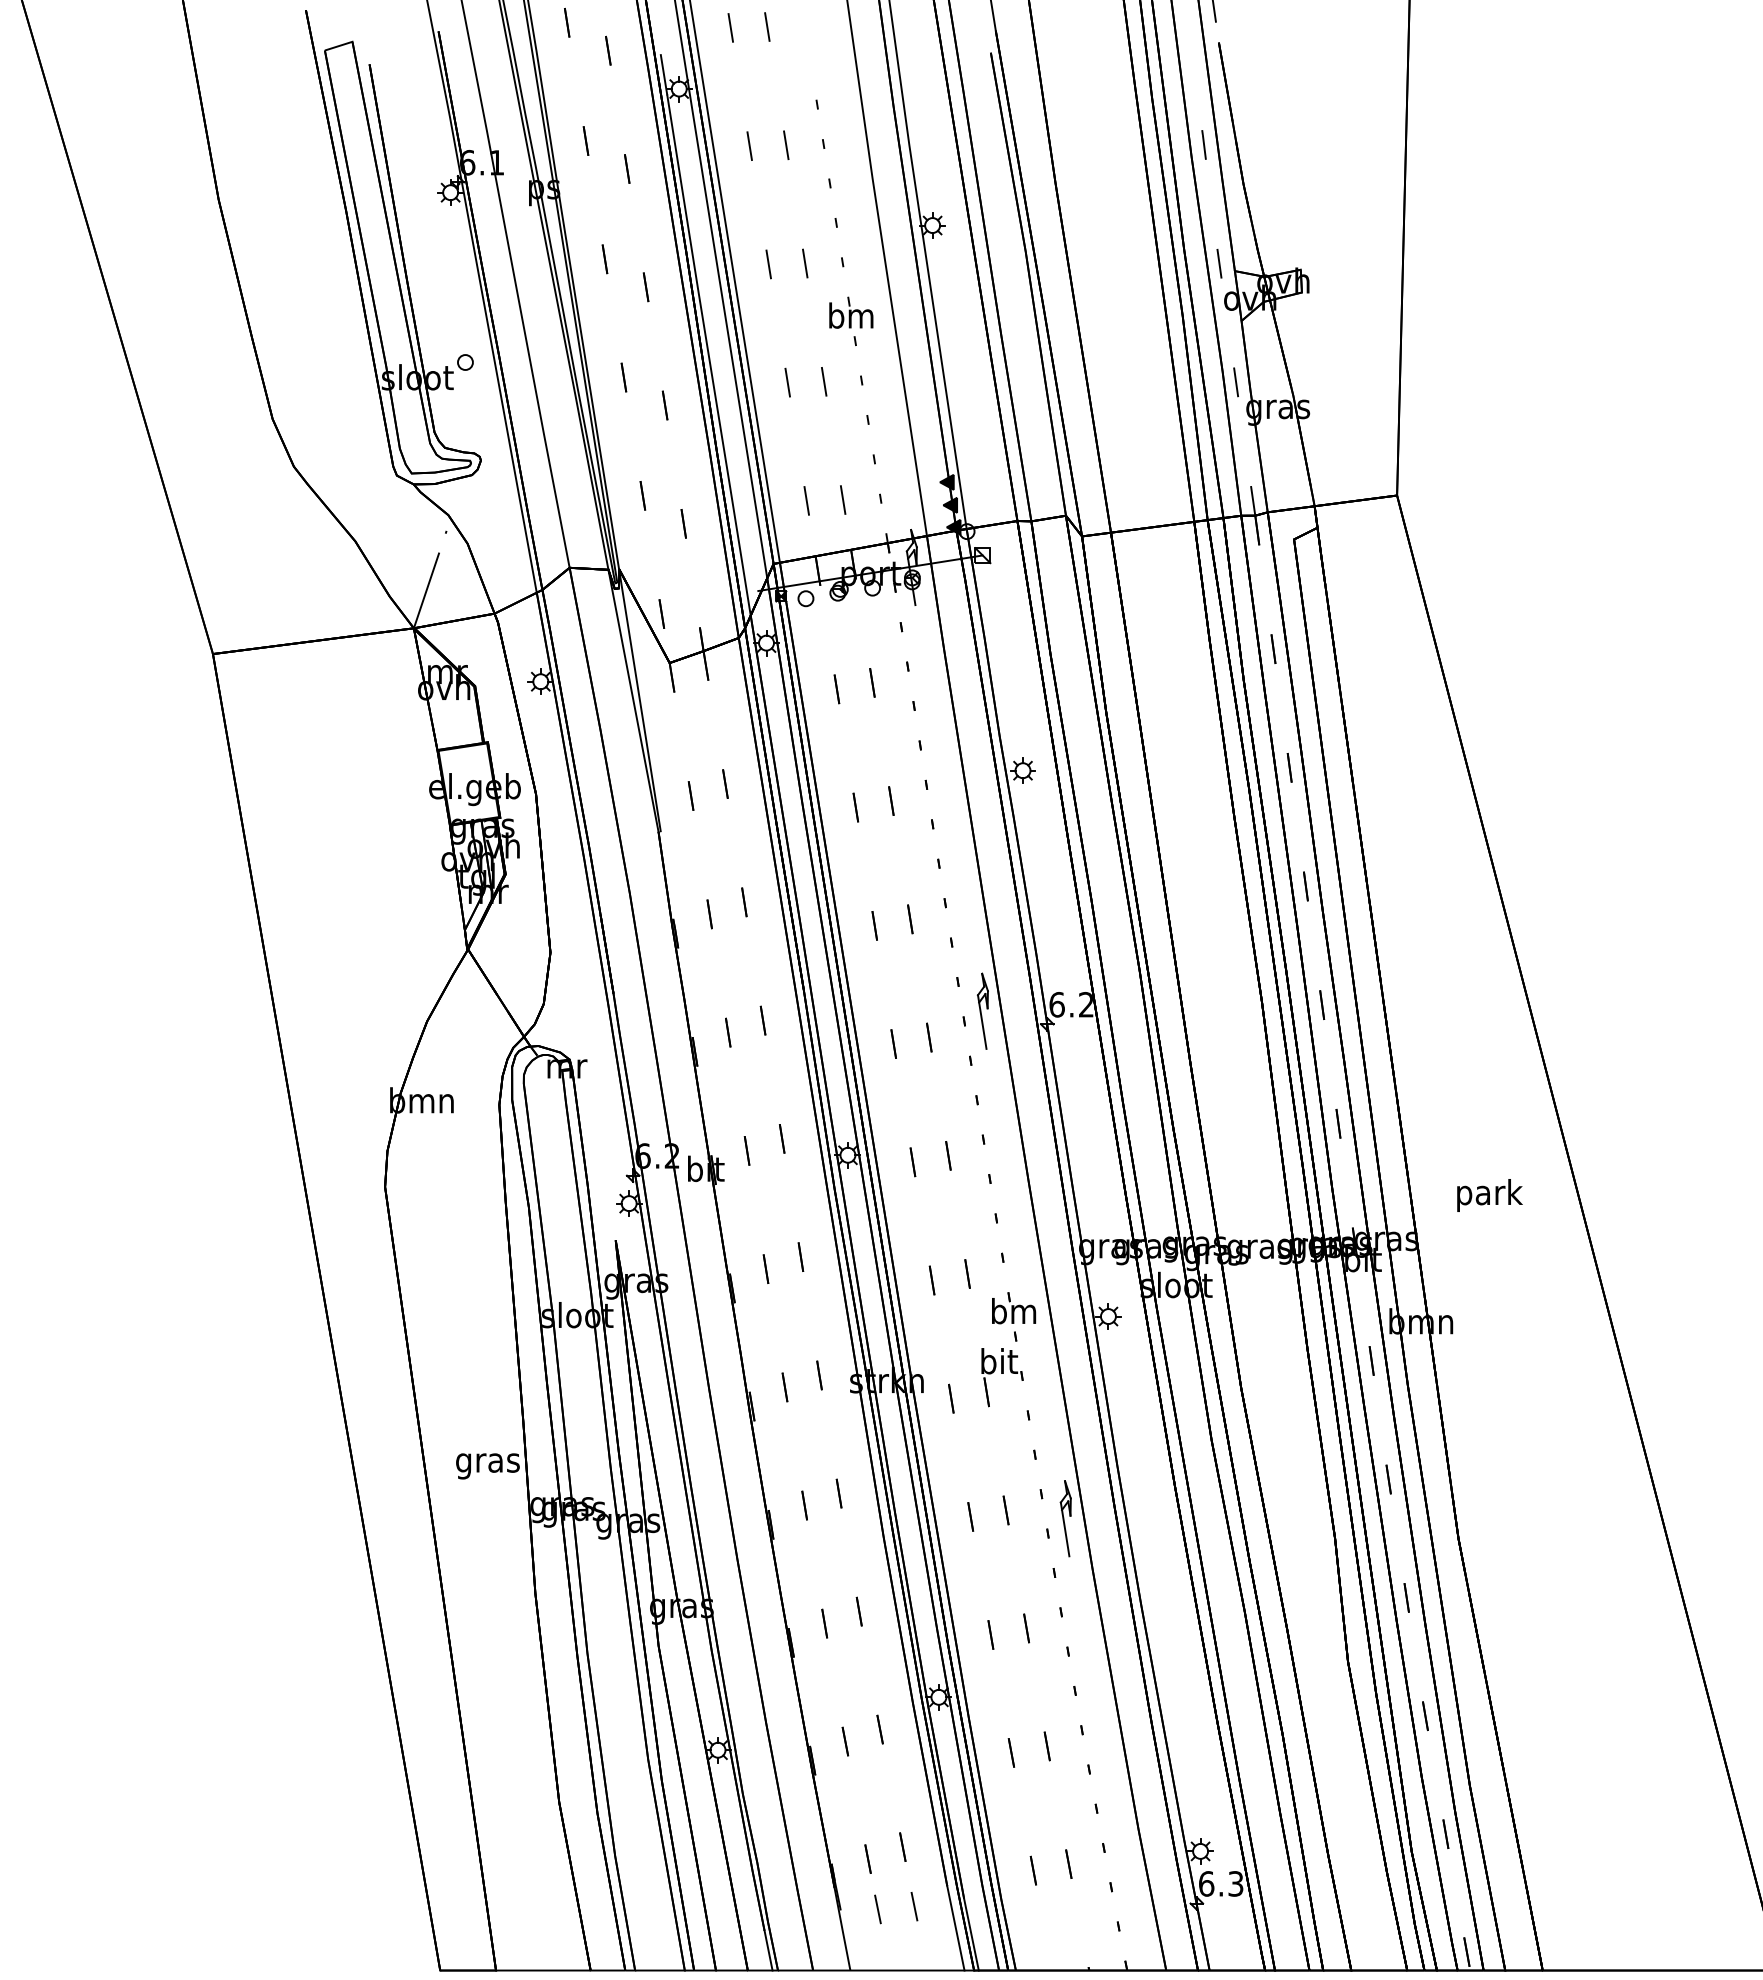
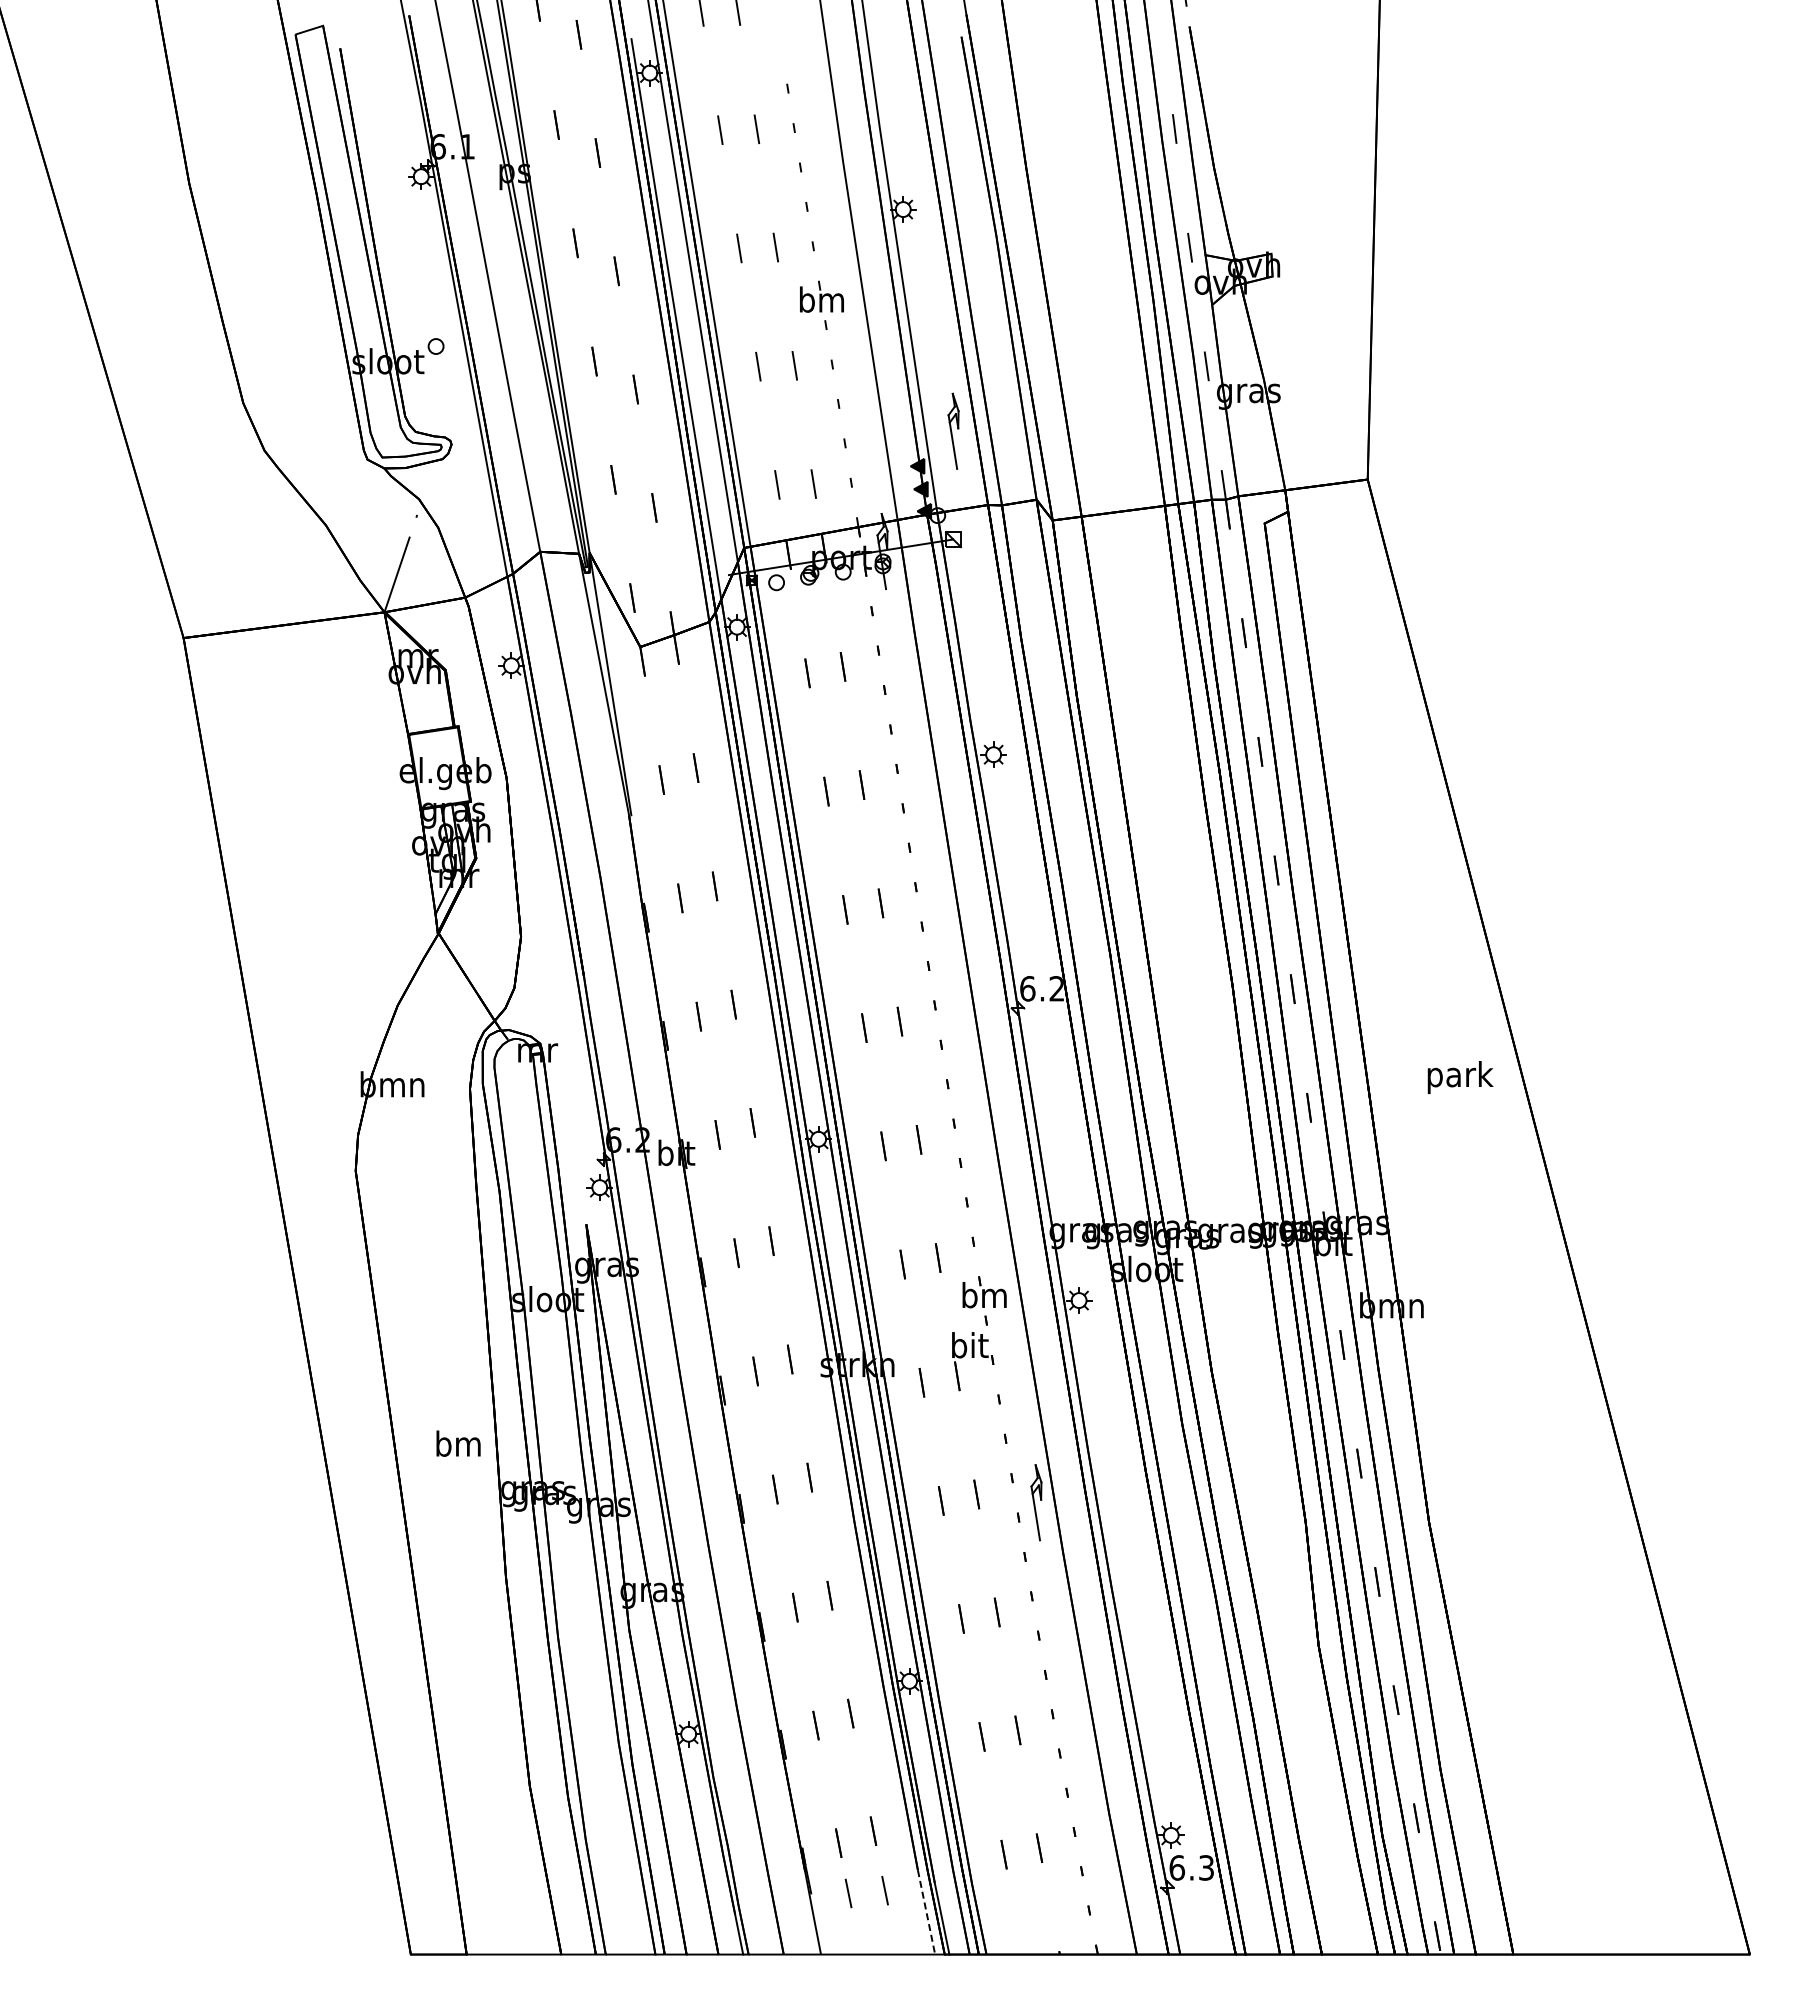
part: (982, 1010) -> (953, 430), moved
text: (1489, 1195) -> (1460, 1077), moved
text: (487, 1462) -> (458, 1446), gras -> bm
line: (955, 1928) -> (926, 1912), solid -> dashed

